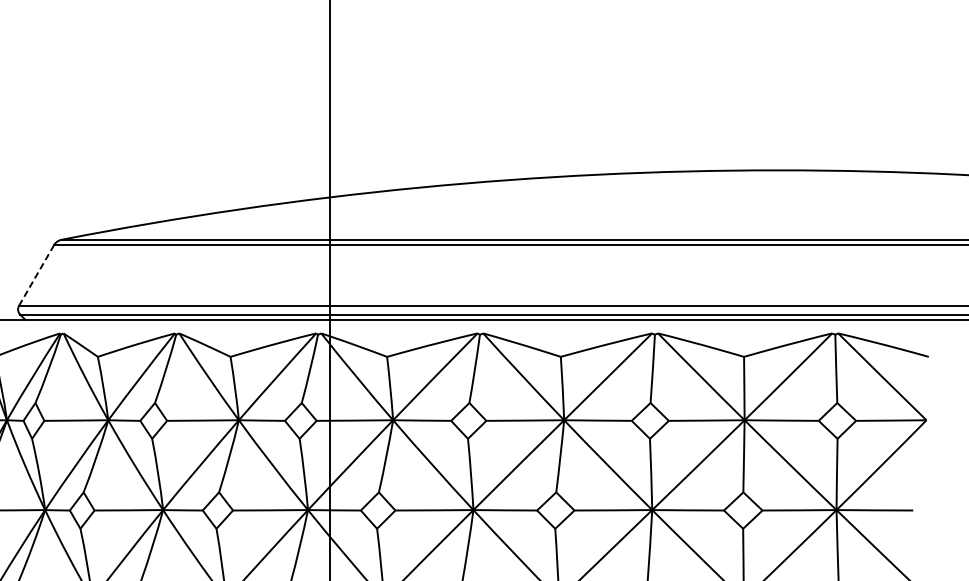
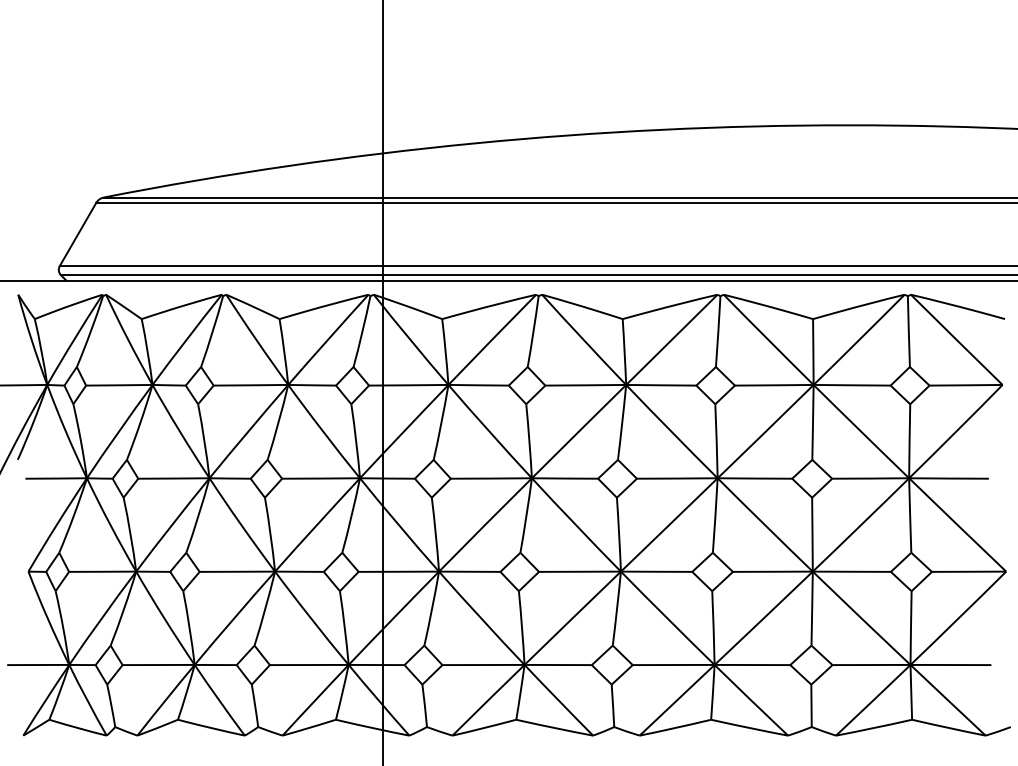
line: (37, 275) -> (78, 234), dashed -> solid

